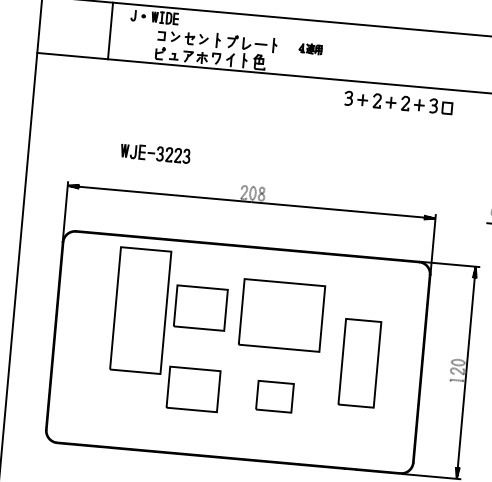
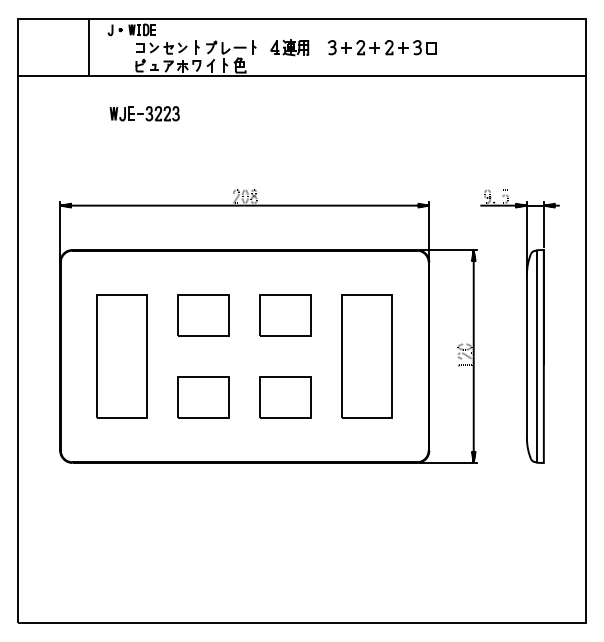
part: (310, 48) -> (289, 47), size x1.67
part: (397, 102) -> (381, 47), moved
part: (155, 153) -> (144, 113), moved
part: (140, 310) -> (121, 356), moved
part: (282, 315) -> (285, 315), size x0.62
part: (359, 363) -> (366, 356), size x1.43
part: (275, 396) -> (285, 397), size x1.43

